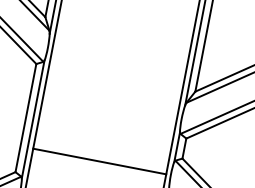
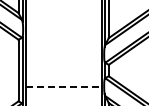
line: (99, 161) -> (63, 86), solid -> dashed

